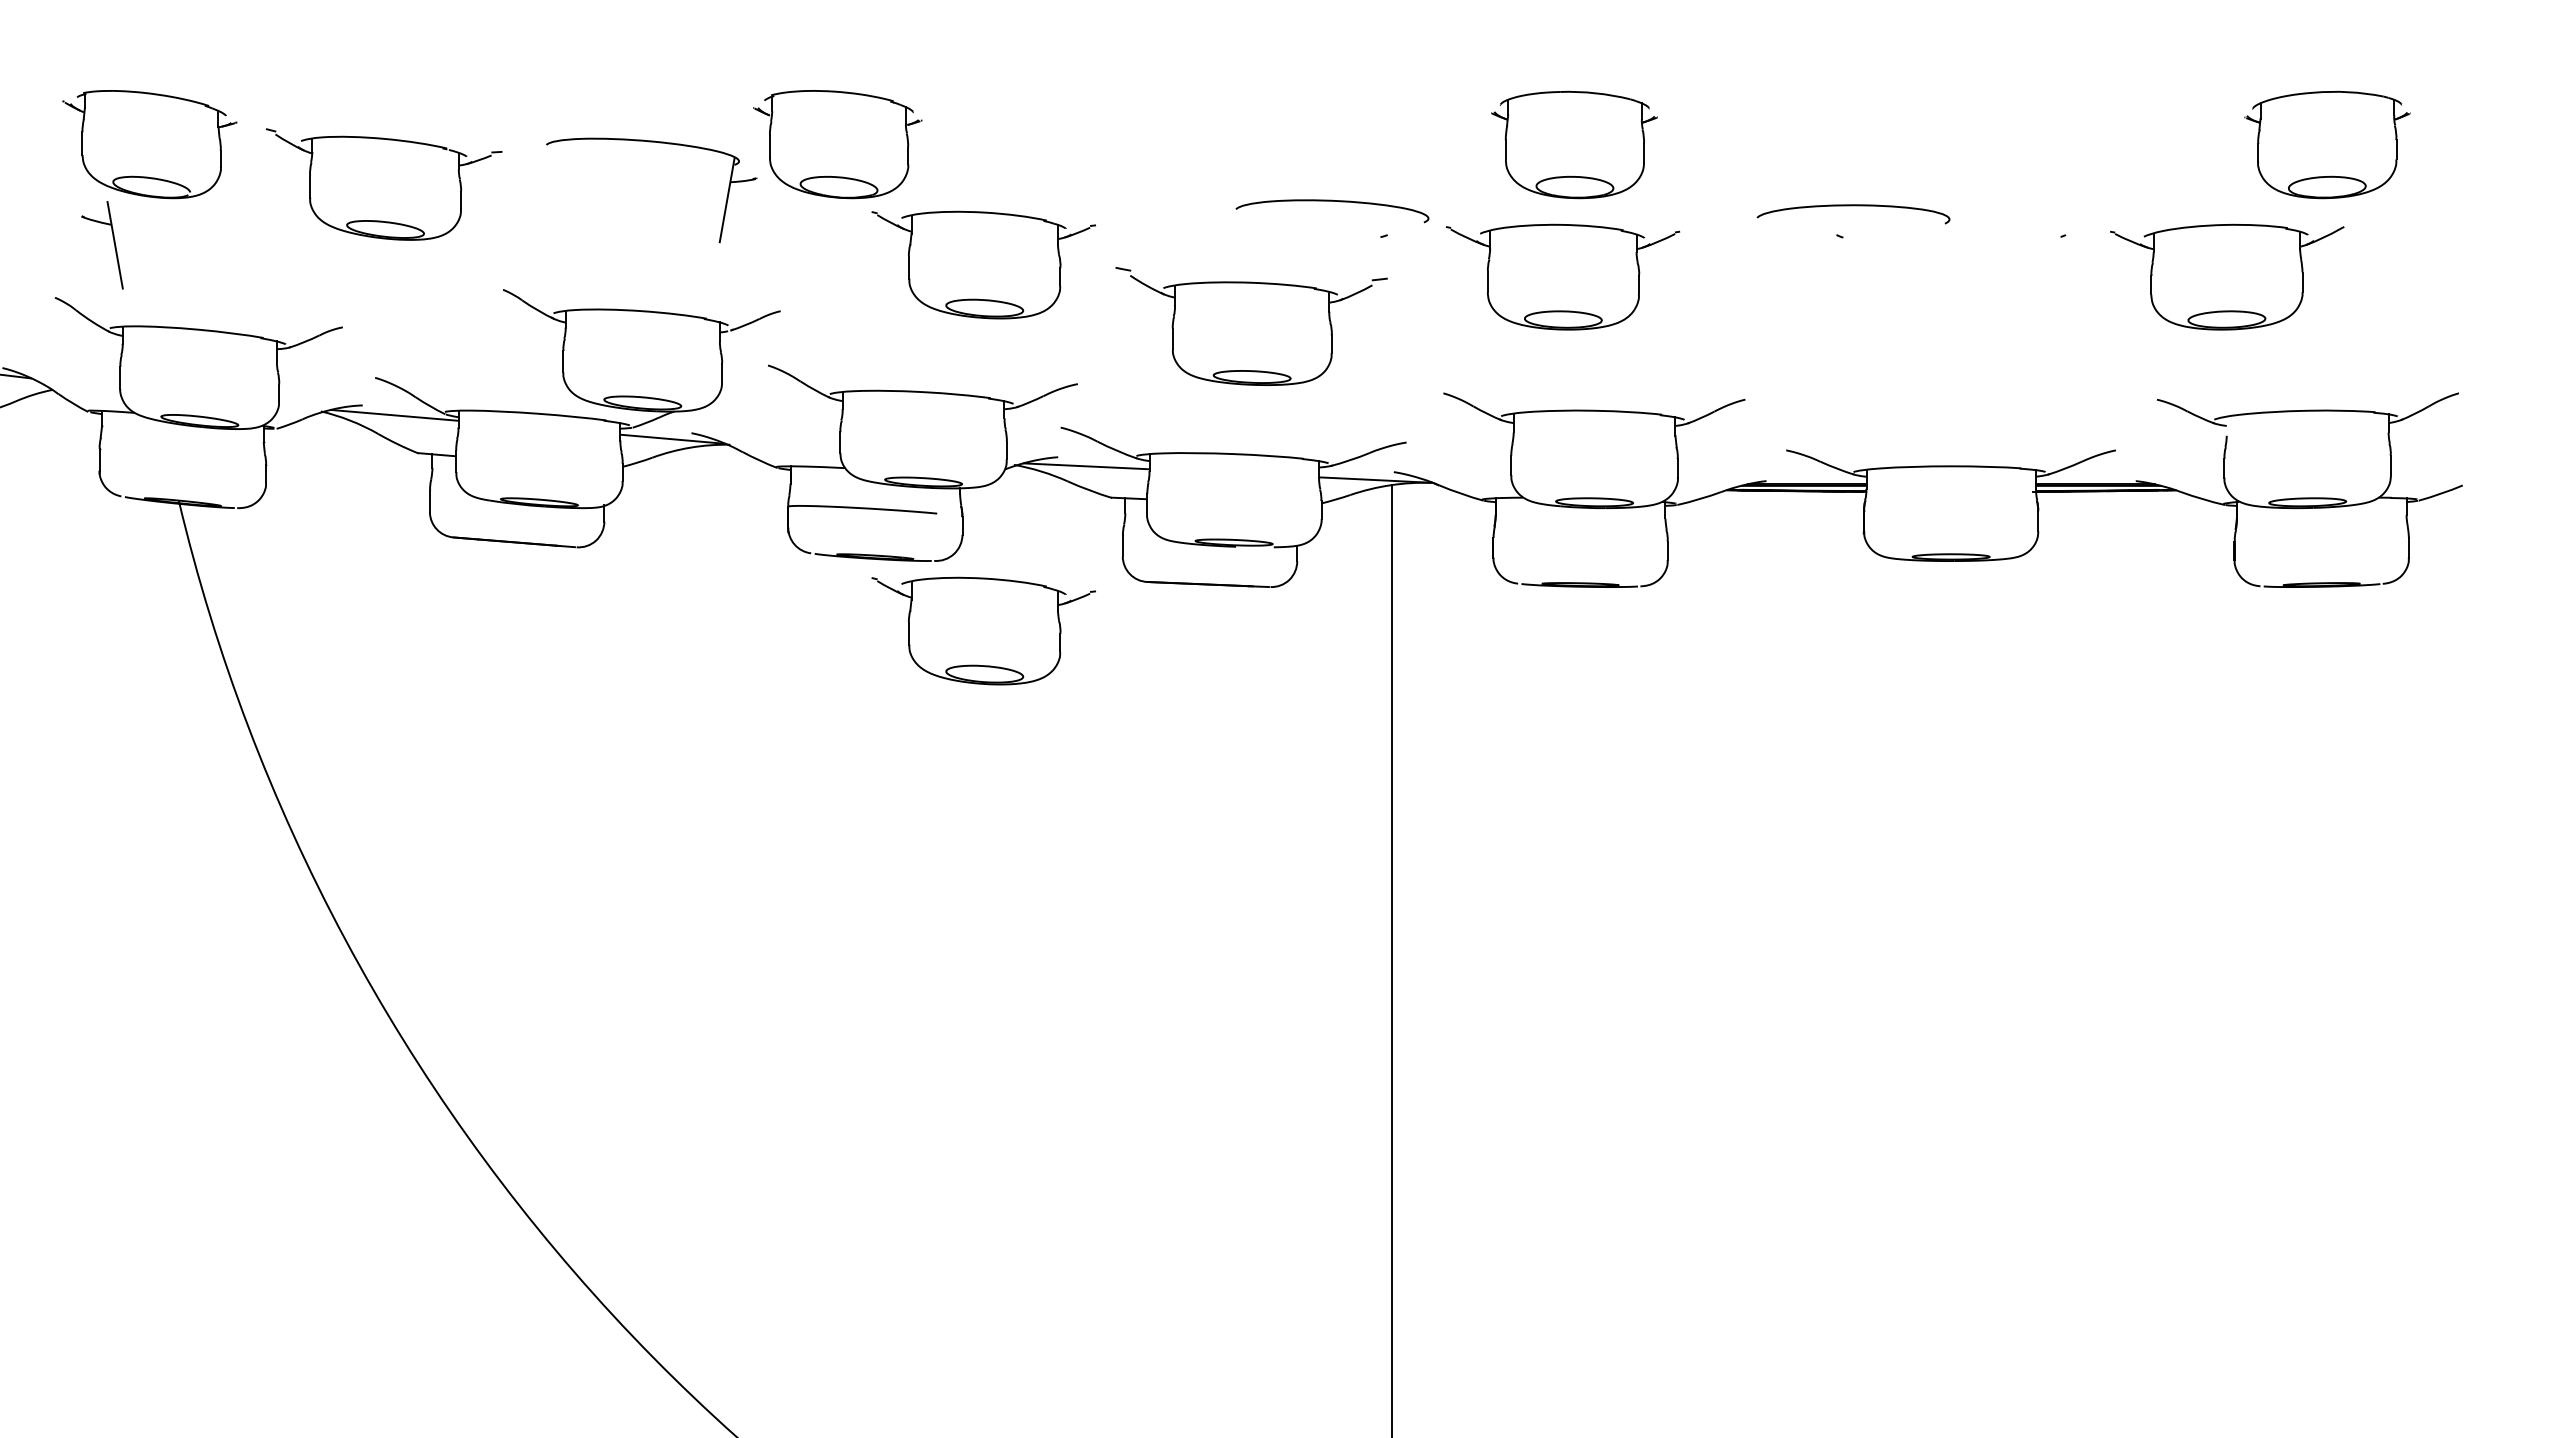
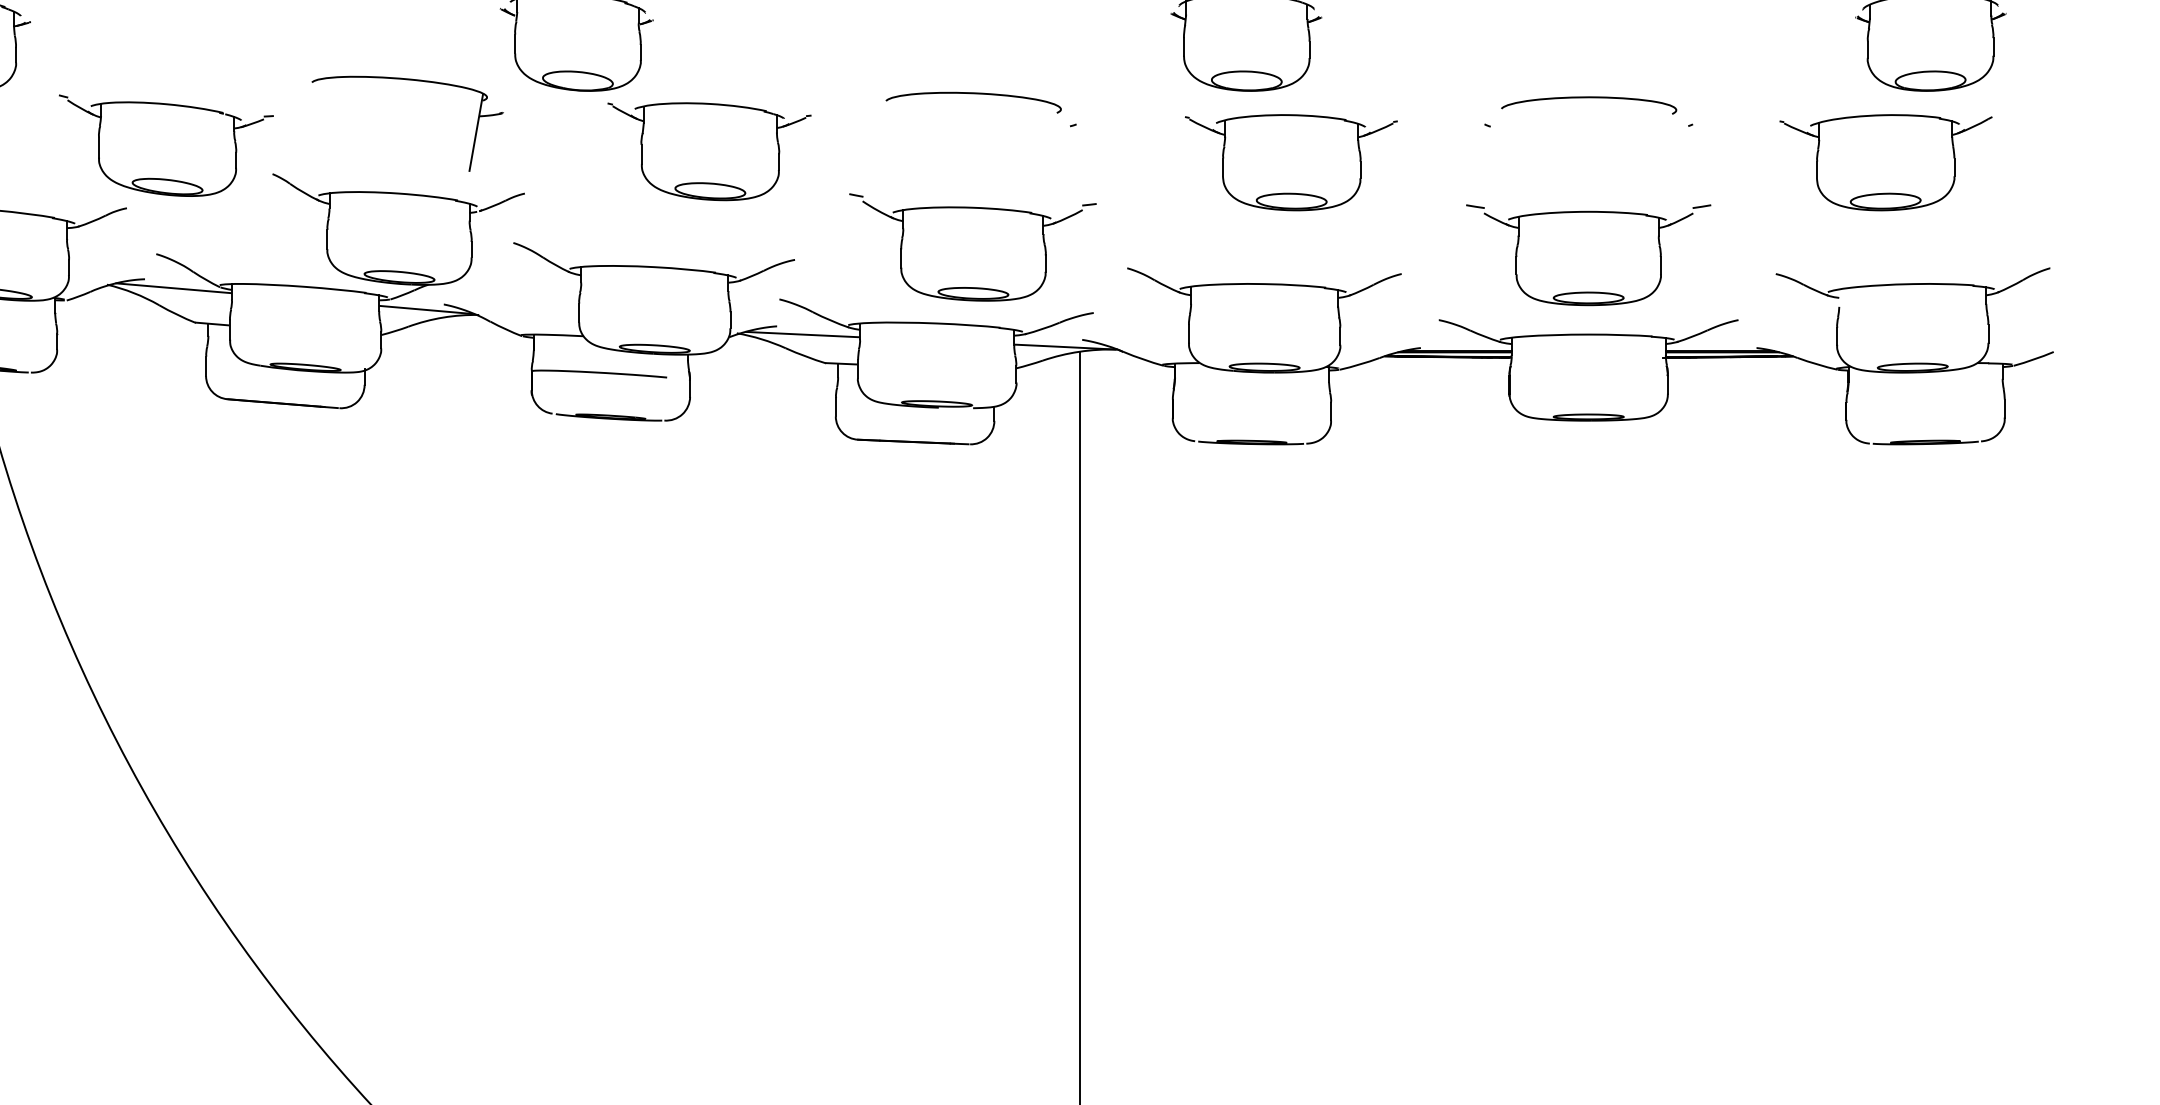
part: (659, 143) -> (414, 81), moved
part: (384, 184) -> (166, 145), moved
curve: (1332, 201) -> (973, 93), moved
curve: (1853, 206) -> (1589, 98), moved
part: (1562, 276) -> (1290, 162), moved
part: (2227, 276) -> (1886, 162), moved
part: (1251, 326) -> (972, 247), moved
part: (1950, 378) -> (1588, 254), added
part: (983, 630) -> (709, 483), removed

